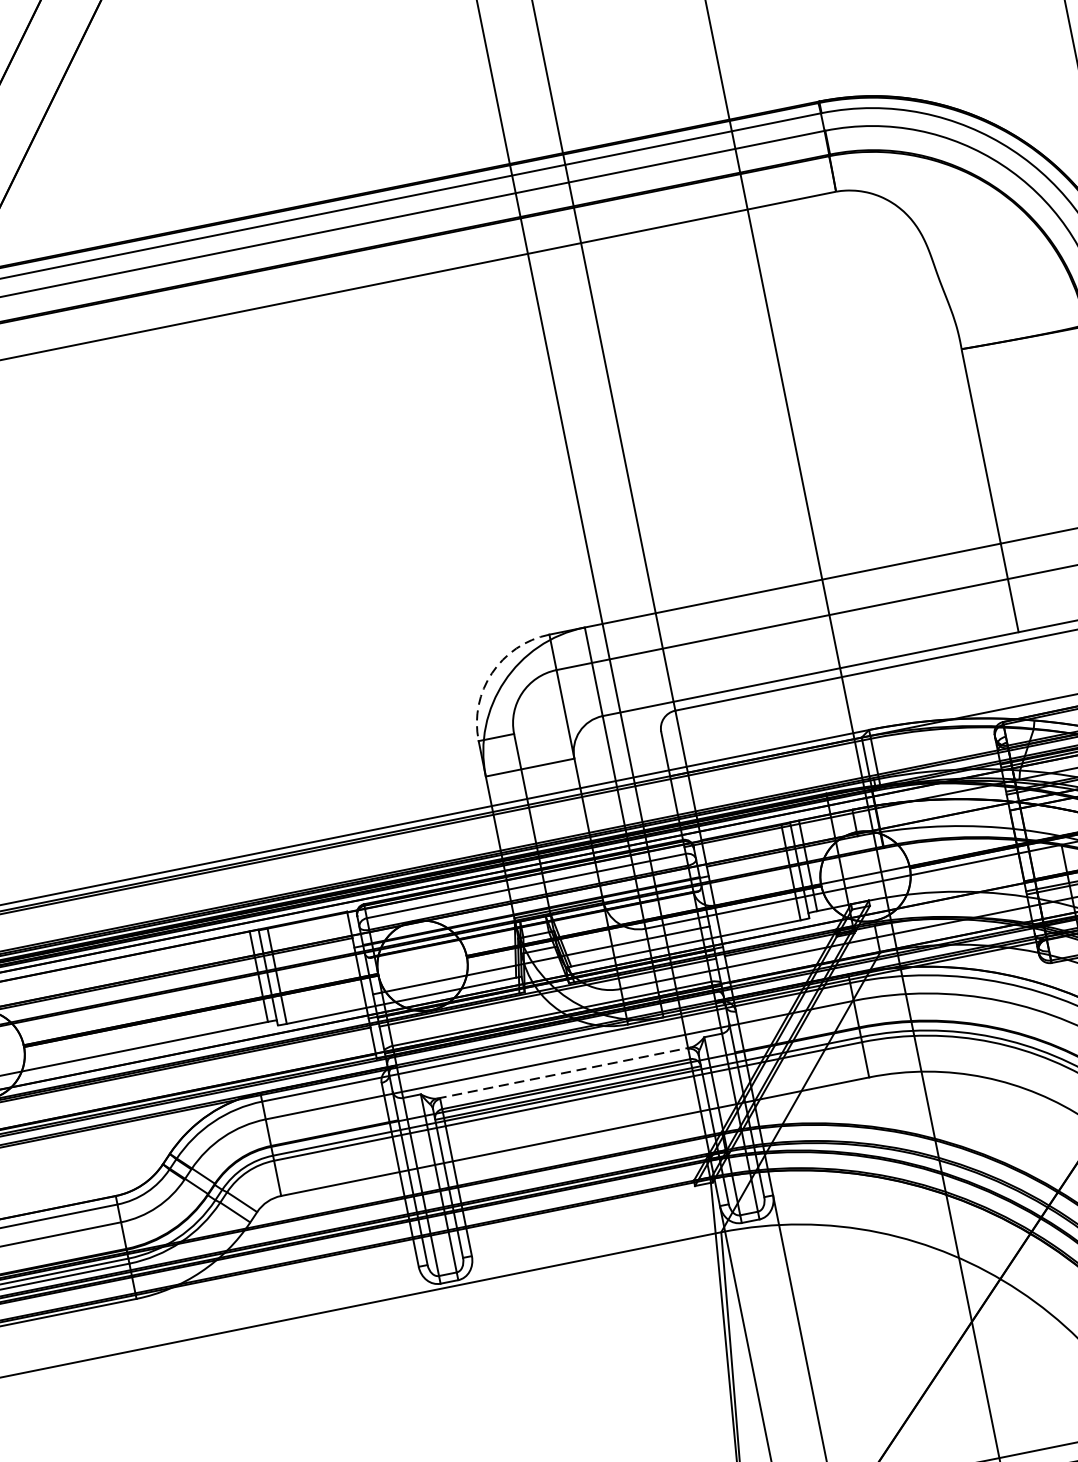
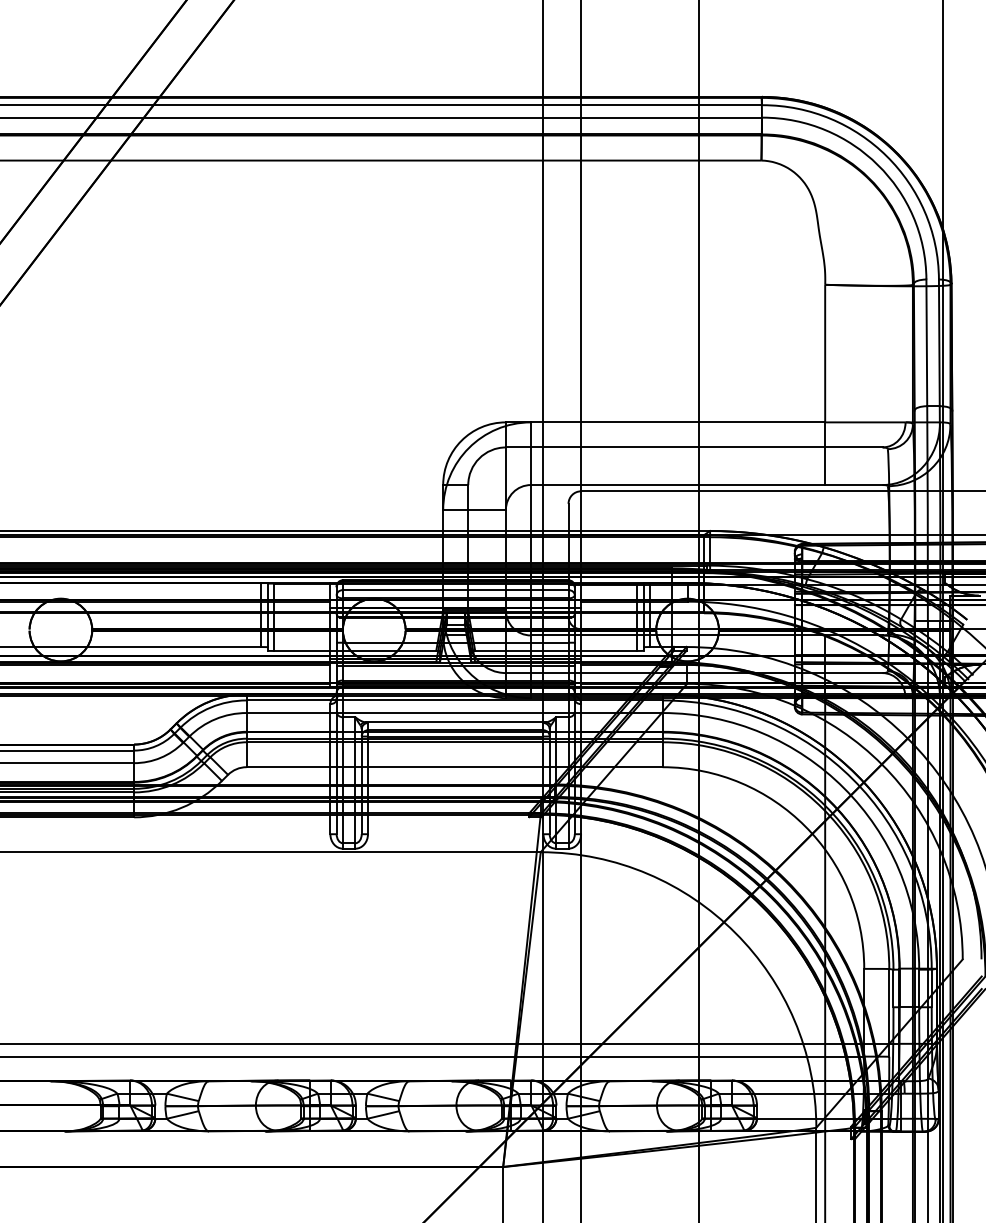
arc: (491, 672) -> (461, 440), dashed -> solid
line: (565, 1072) -> (456, 722), dashed -> solid

